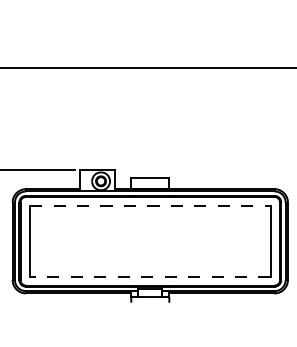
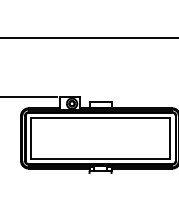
line: (150, 205) -> (100, 117), dashed -> solid
line: (150, 277) -> (100, 159), dashed -> solid

